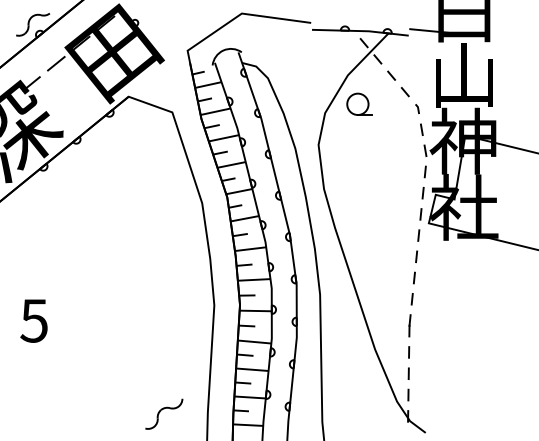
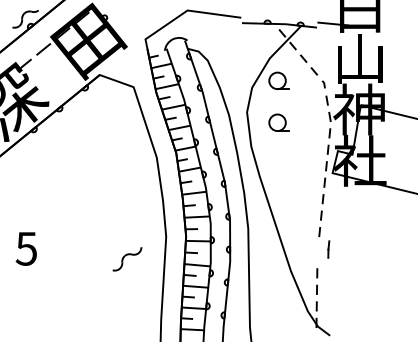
part: (359, 157) -> (278, 122), added
line: (409, 325) -> (328, 249), moved
part: (164, 413) -> (127, 258), moved

